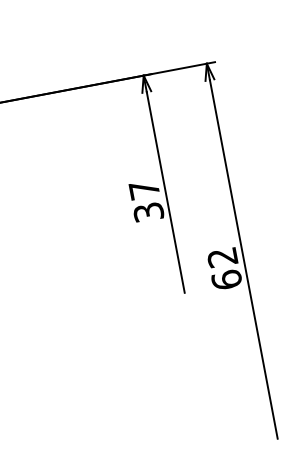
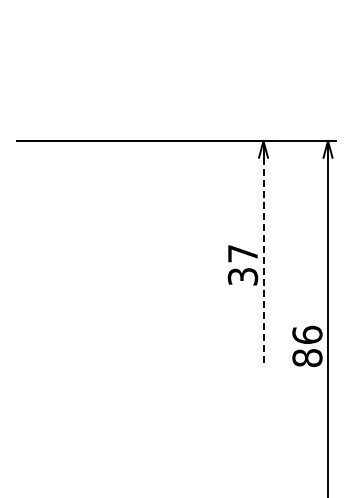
line: (165, 192) -> (263, 260), solid -> dashed
text: (224, 268) -> (307, 346), 62 -> 86

